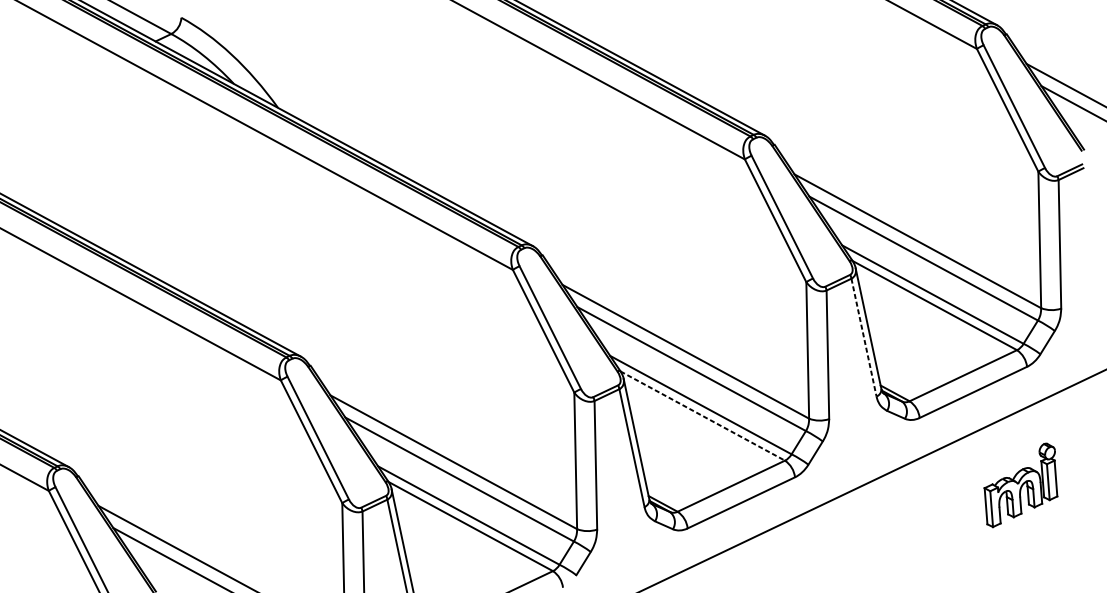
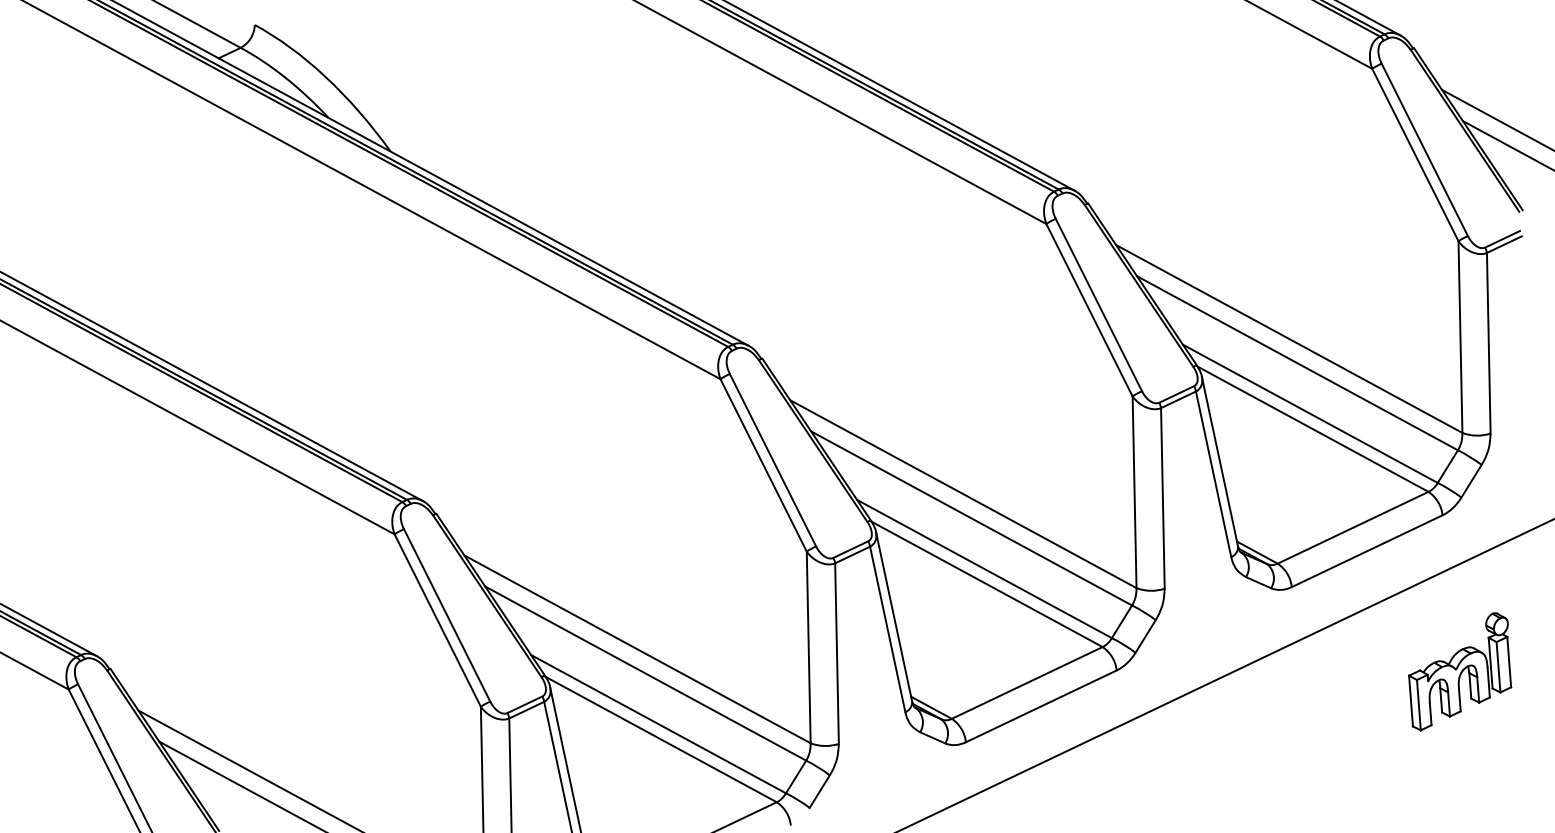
line: (863, 337) -> (1213, 474), dashed -> solid
line: (703, 416) -> (987, 584), dashed -> solid
part: (1021, 485) -> (1460, 671), moved

